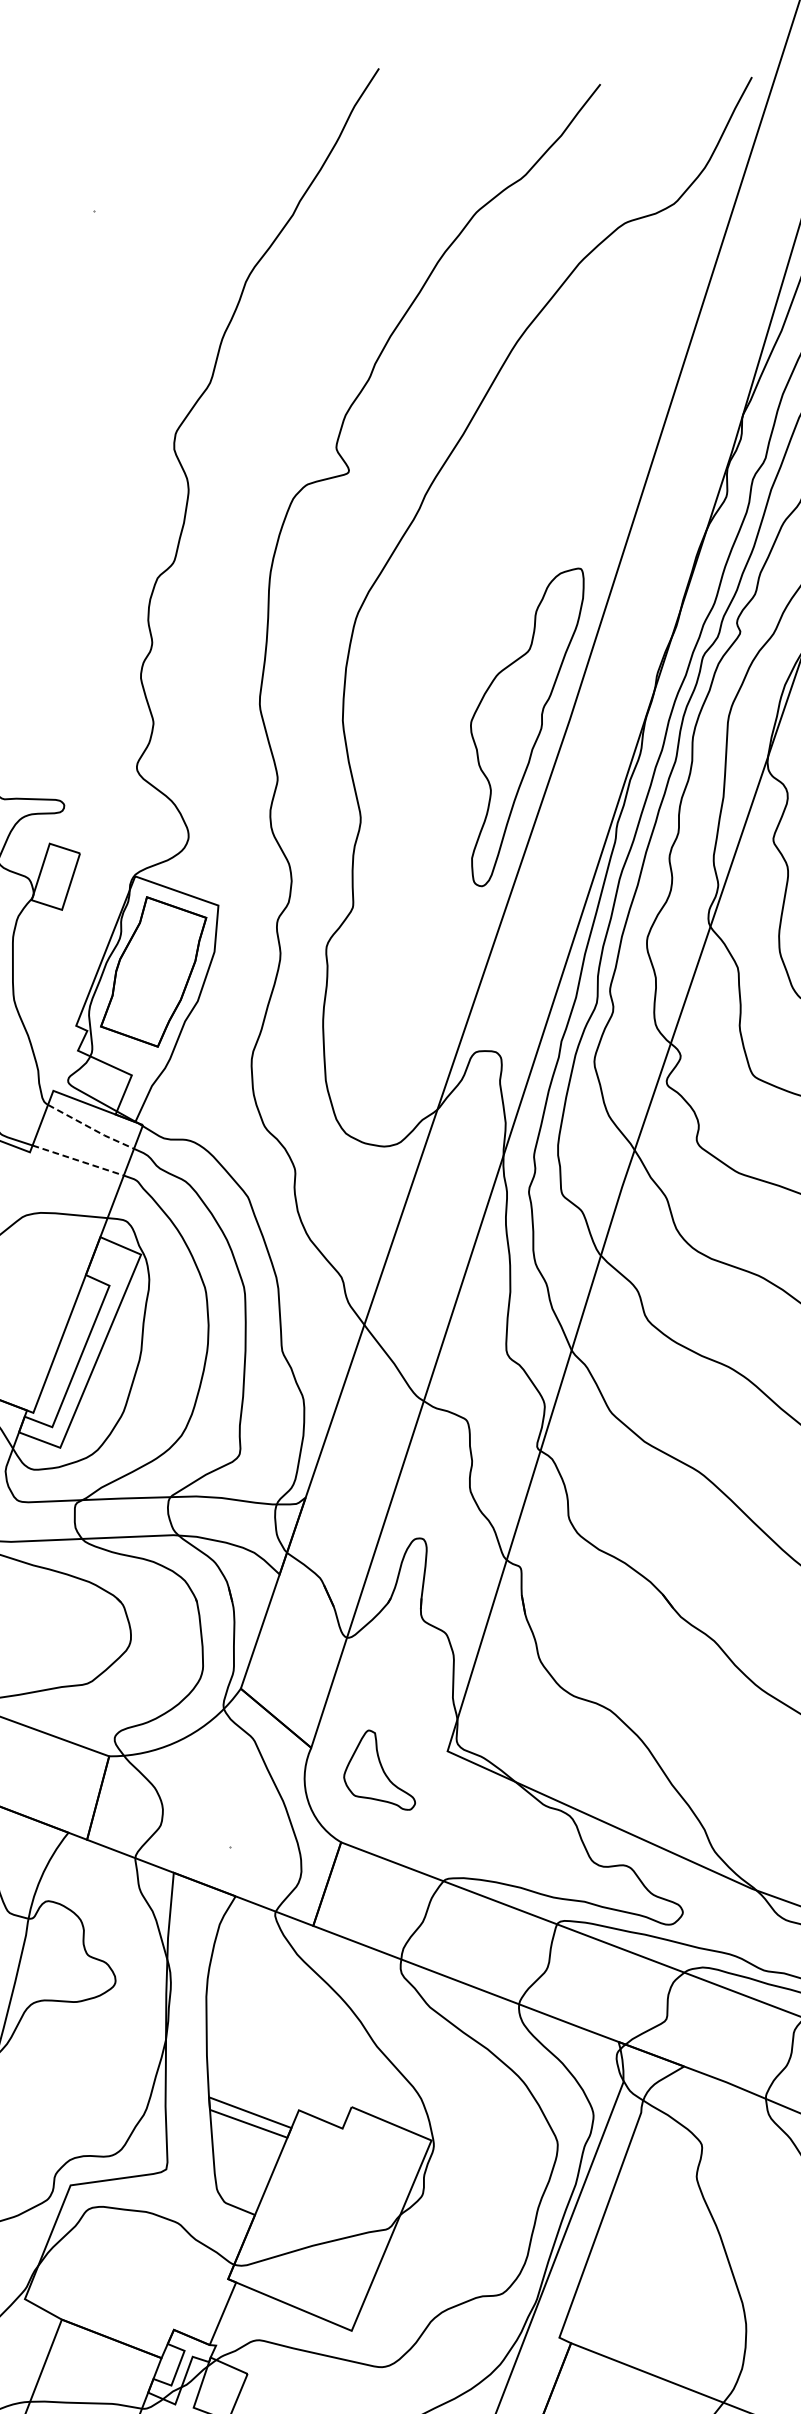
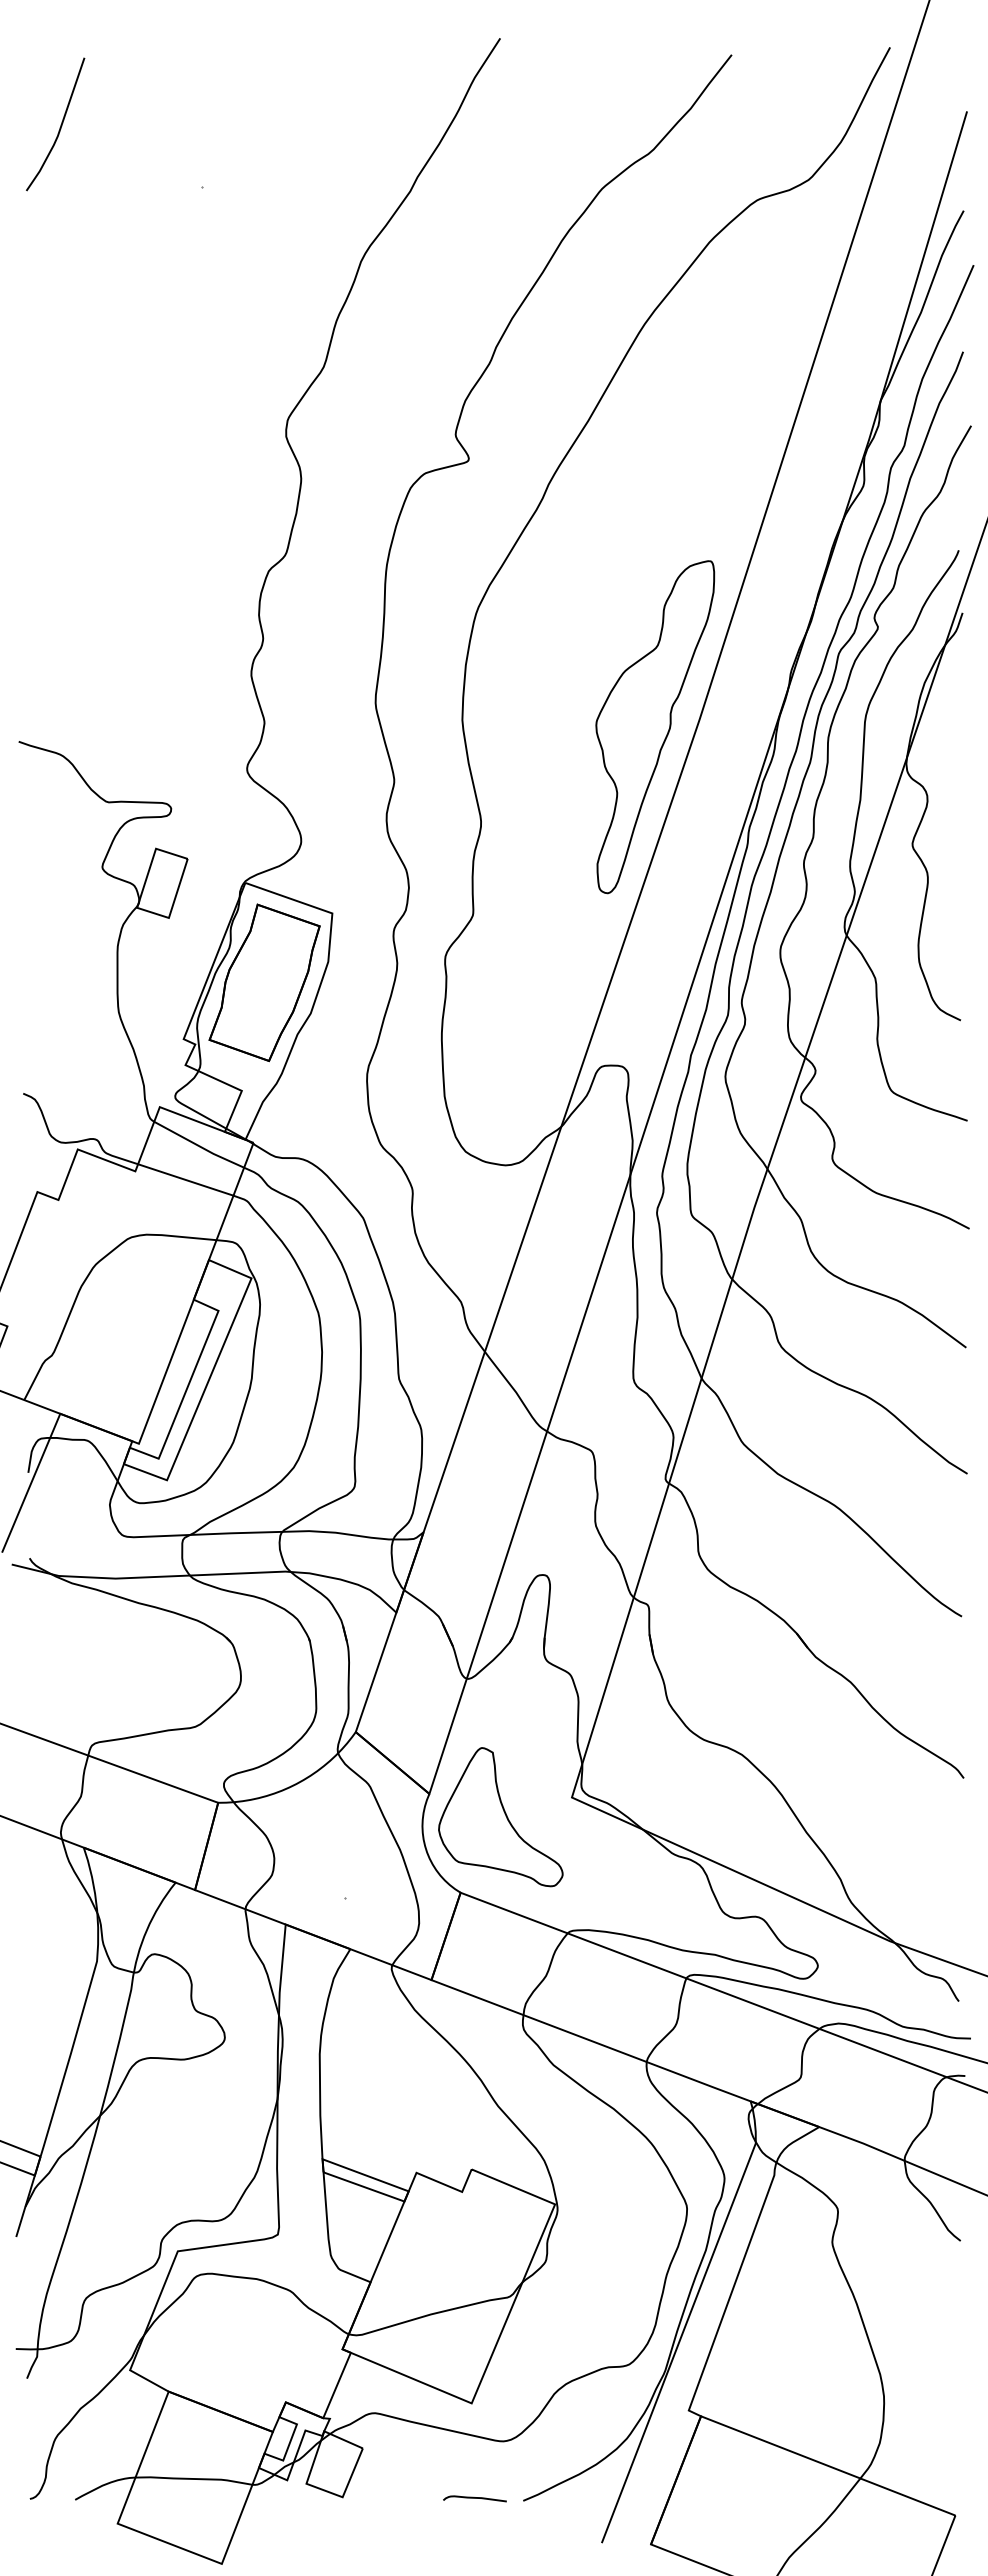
line: (91, 1128) -> (199, 1146), dashed -> solid
line: (78, 1161) -> (186, 1180), dashed -> solid
part: (379, 1770) -> (500, 1817), size x1.67

